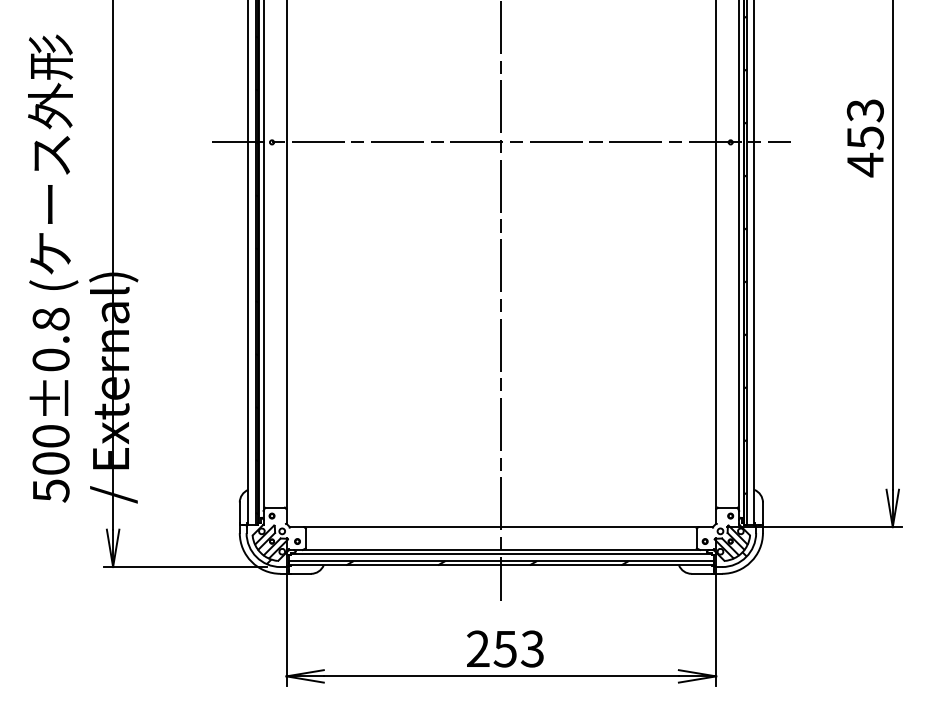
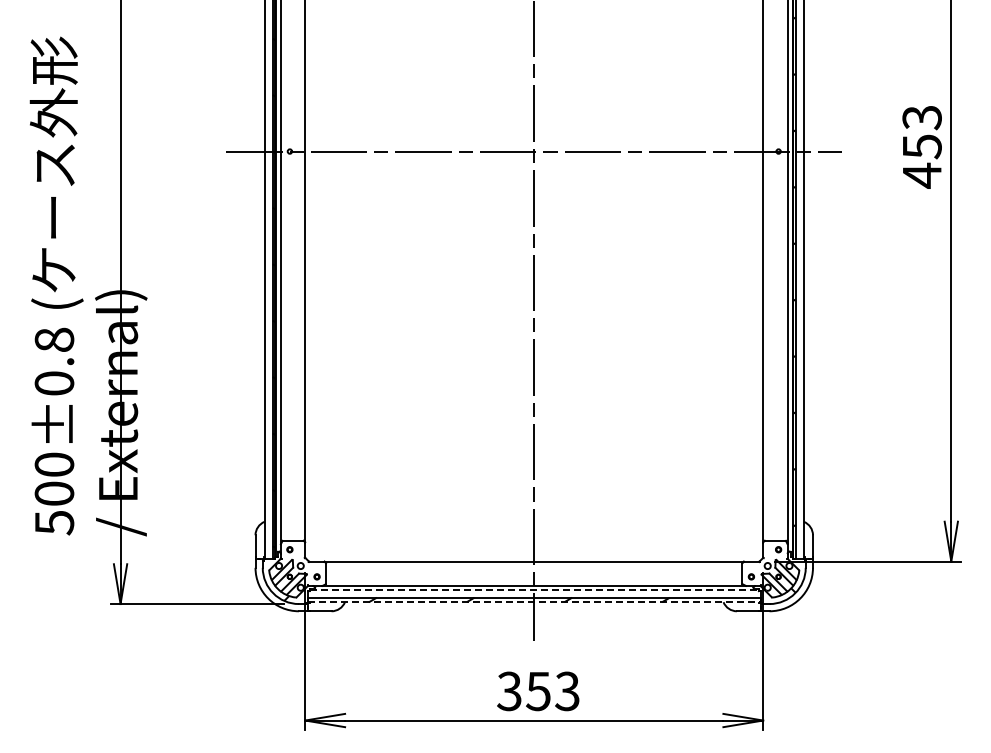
line: (501, 554) -> (534, 590), solid -> dashed
line: (501, 565) -> (534, 602), solid -> dashed
text: (478, 649) -> (509, 691), 253 -> 353

